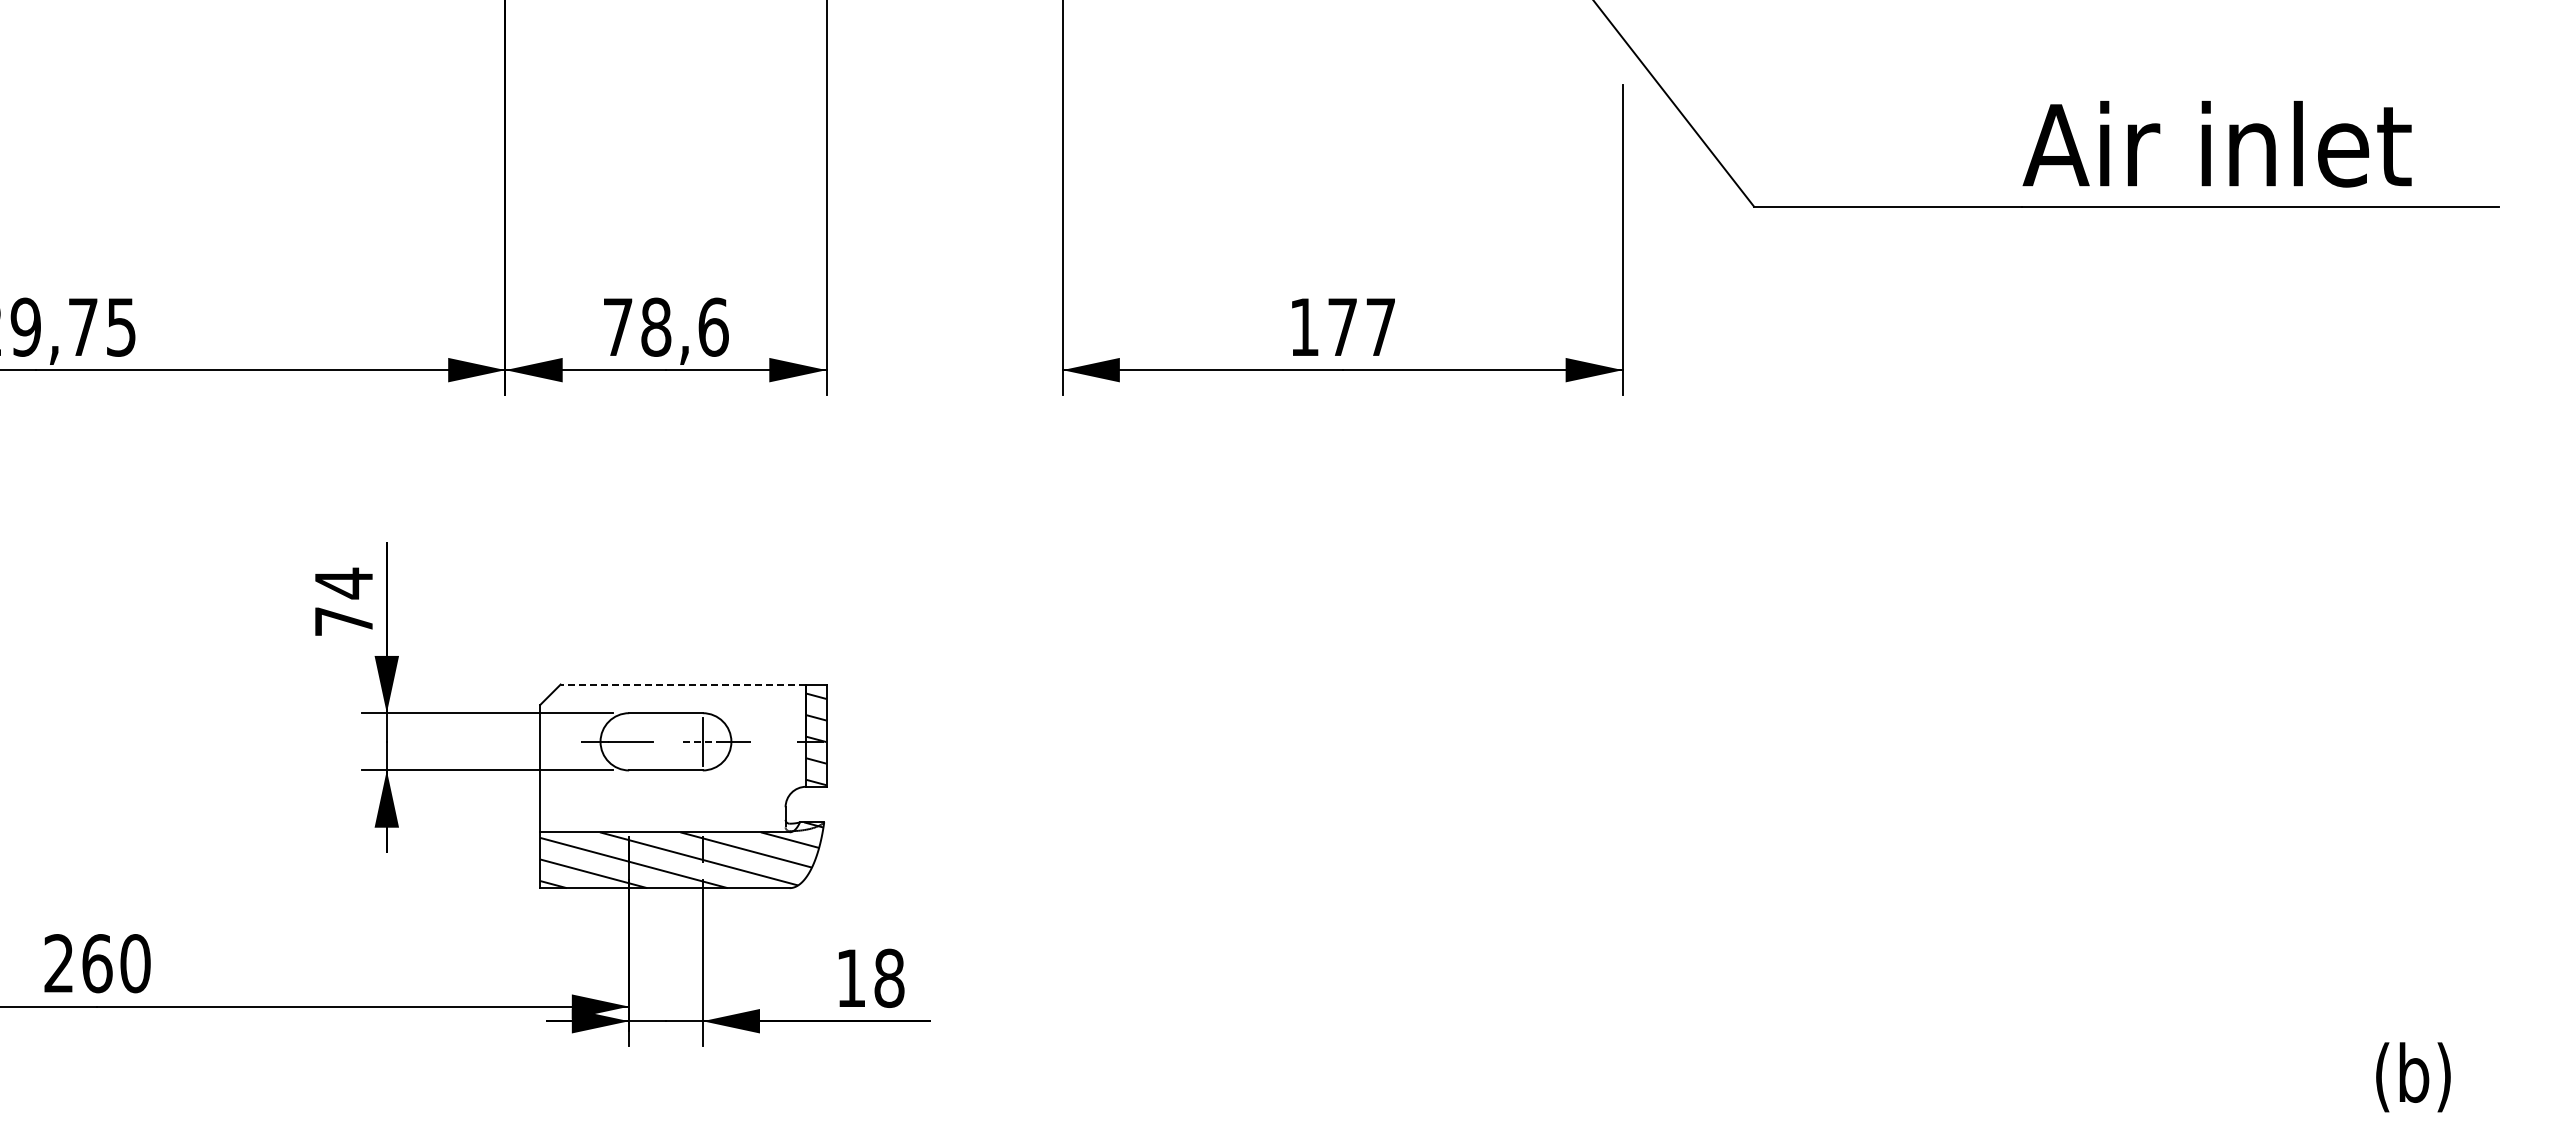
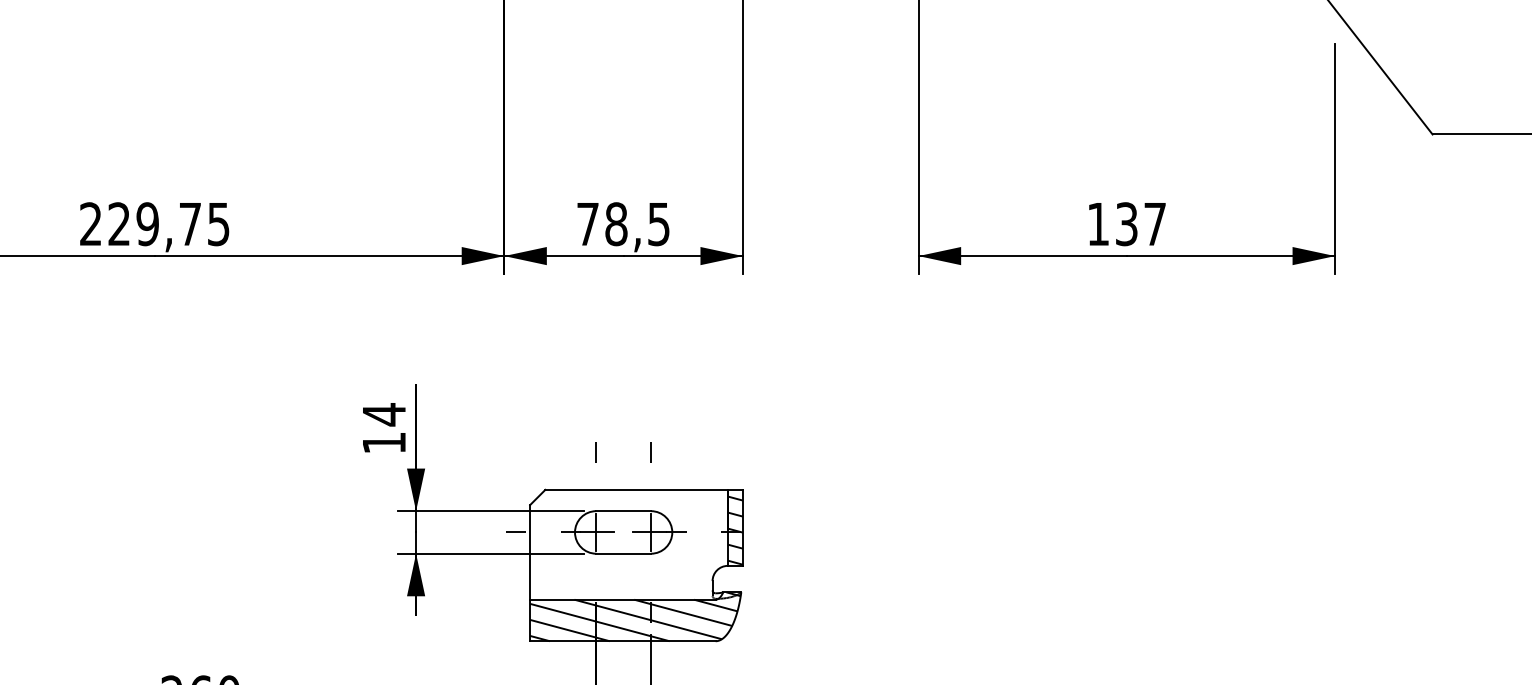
text: (713, 326) -> (658, 223), 78,6 -> 78,5
text: (1342, 326) -> (1126, 223), 177 -> 137
text: (343, 621) -> (383, 442), 74 -> 14
line: (629, 633) -> (596, 451), added
line: (702, 633) -> (650, 451), added
line: (683, 684) -> (636, 489), dashed -> solid
line: (521, 741) -> (516, 532), added
line: (629, 741) -> (596, 532), added
line: (700, 741) -> (649, 532), dashed -> solid

